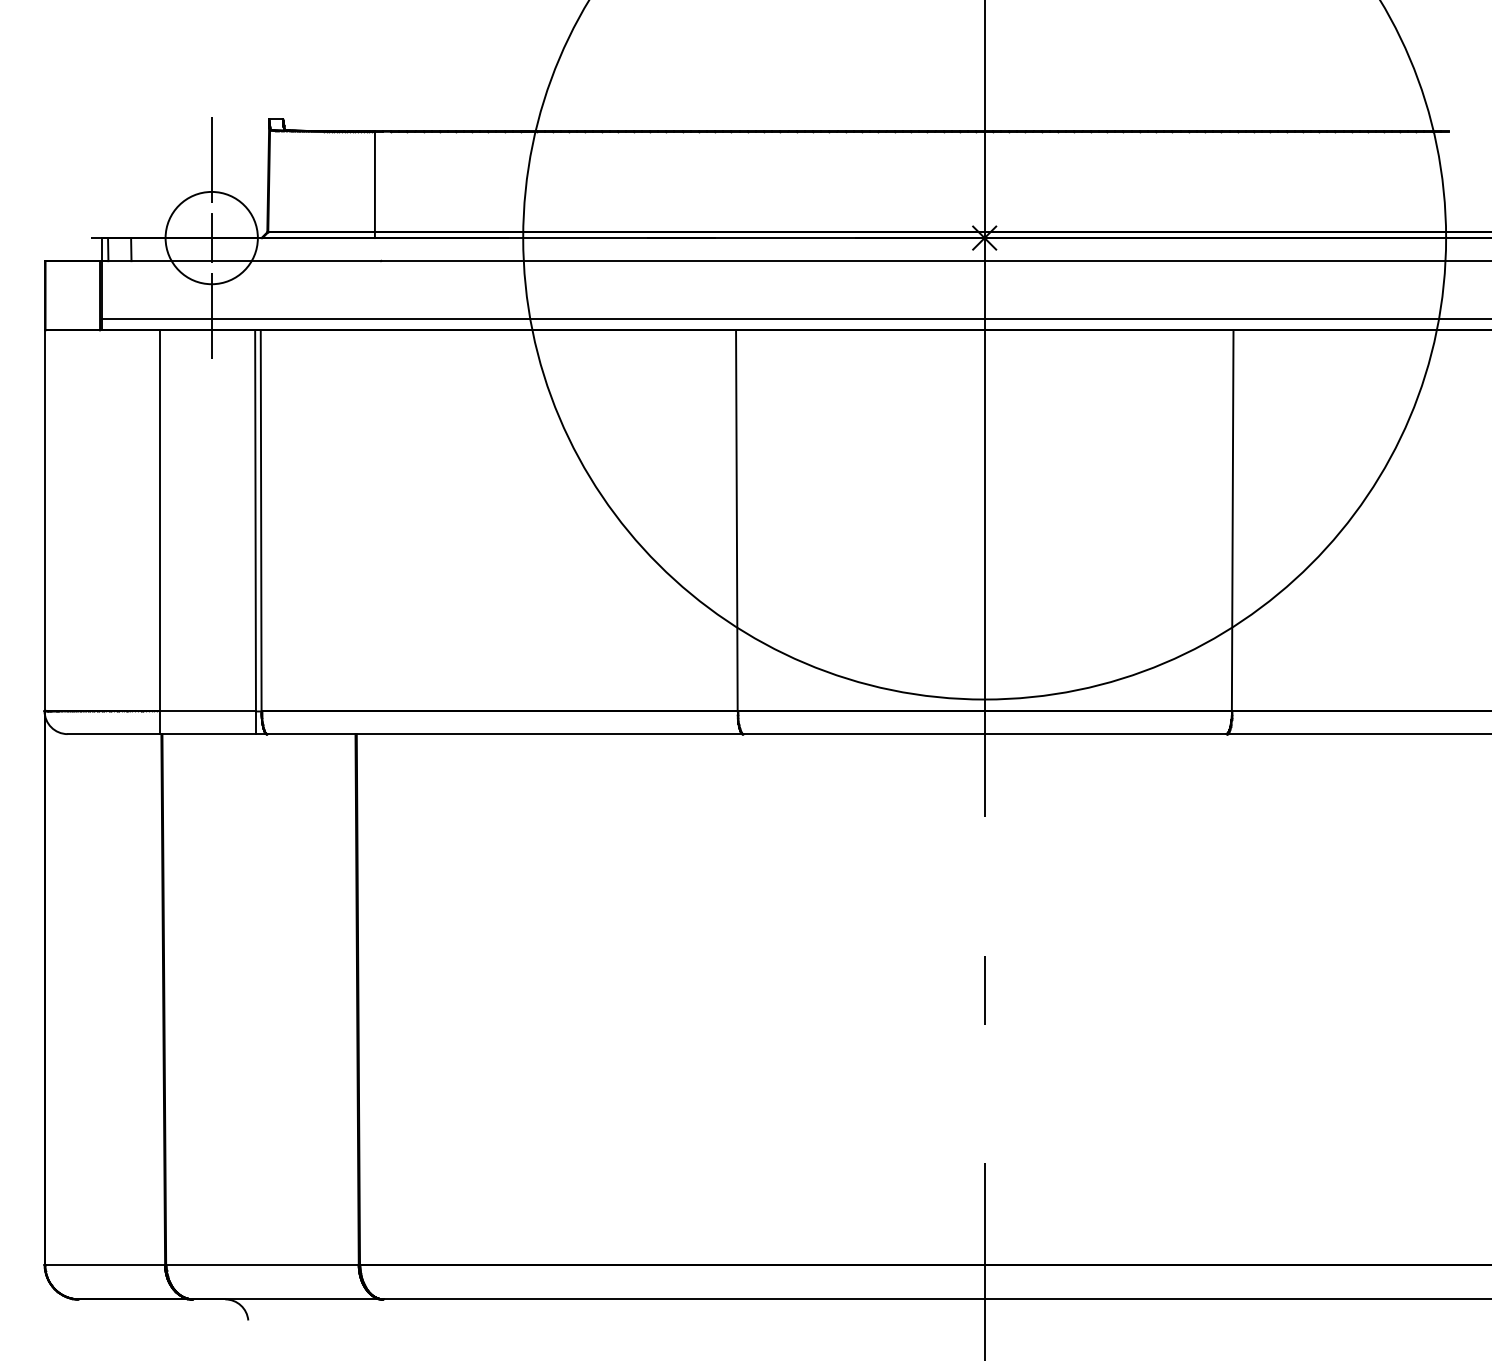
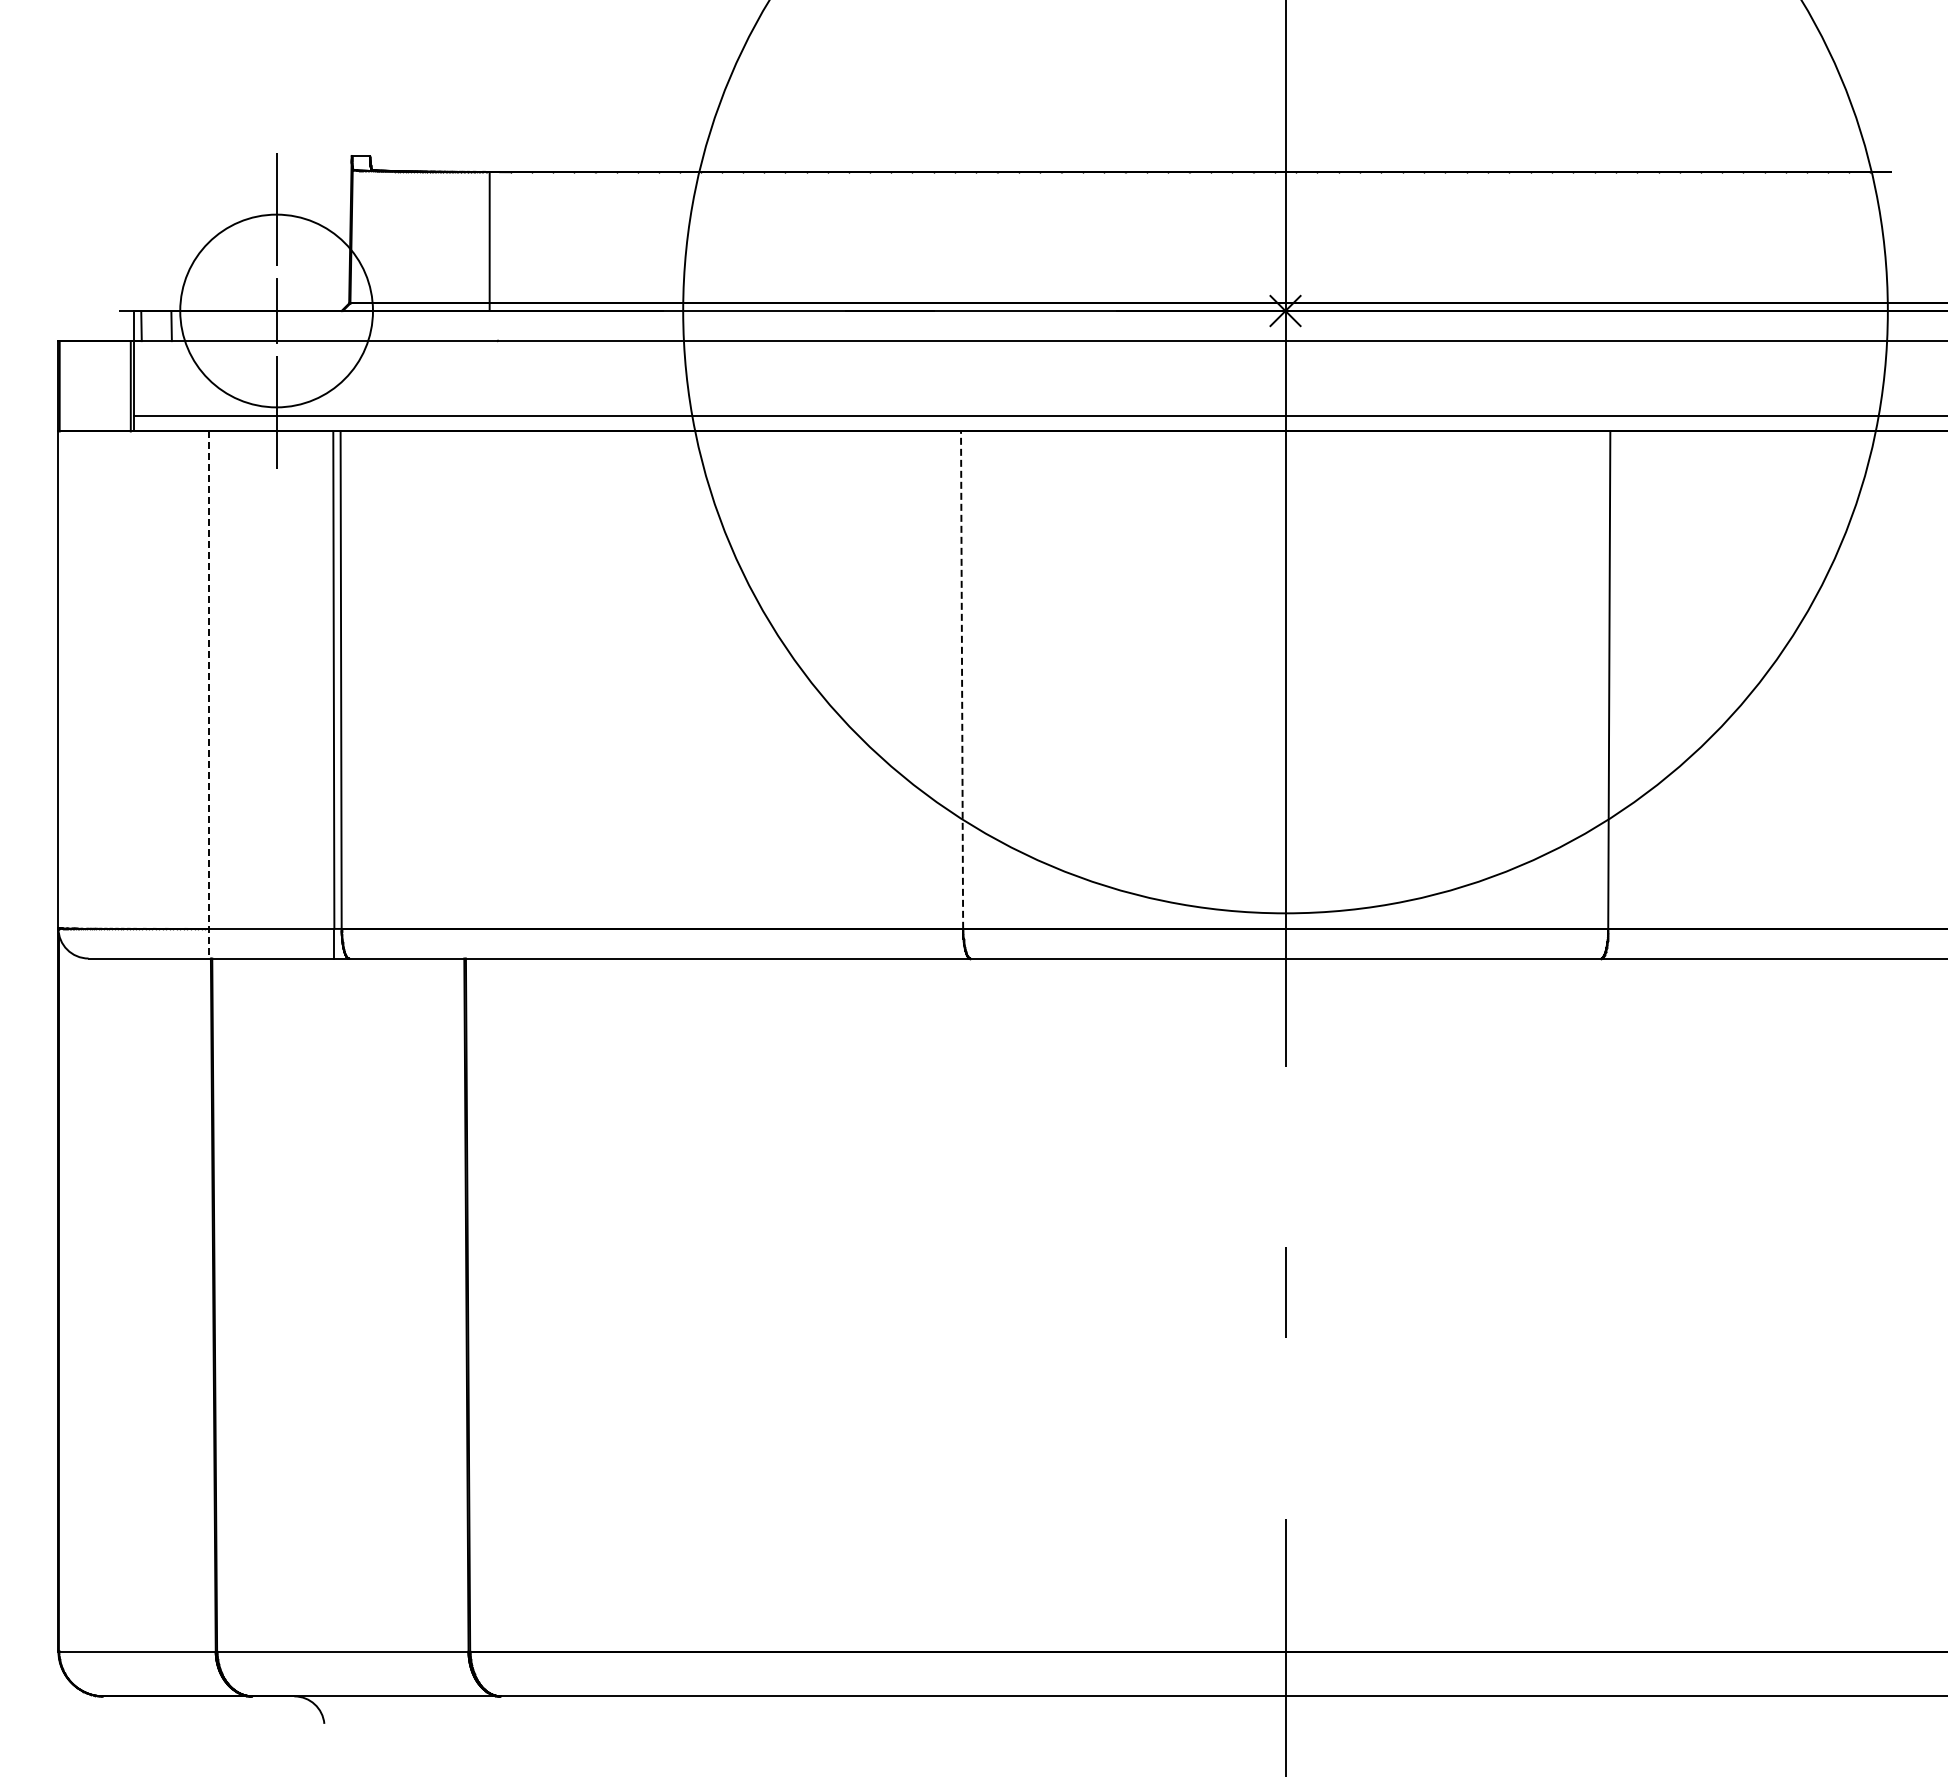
circle: (211, 237) -> (276, 310), size x1.6
line: (737, 521) -> (962, 680), solid -> dashed
line: (160, 532) -> (209, 695), solid -> dashed

